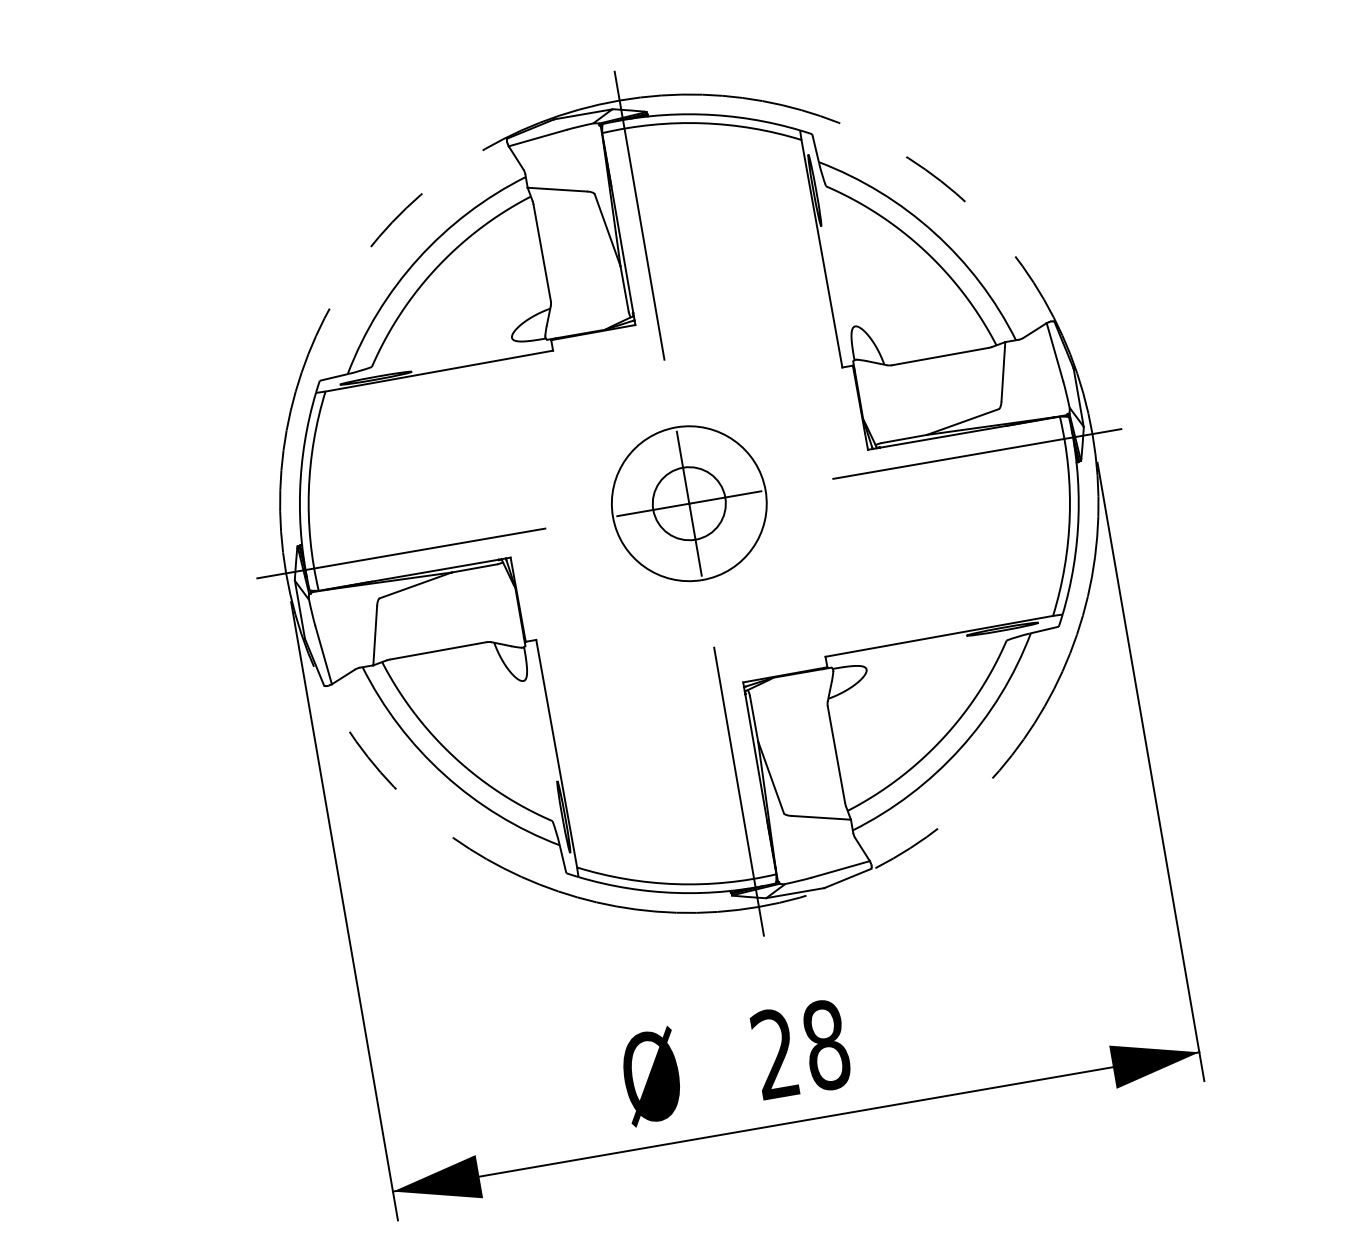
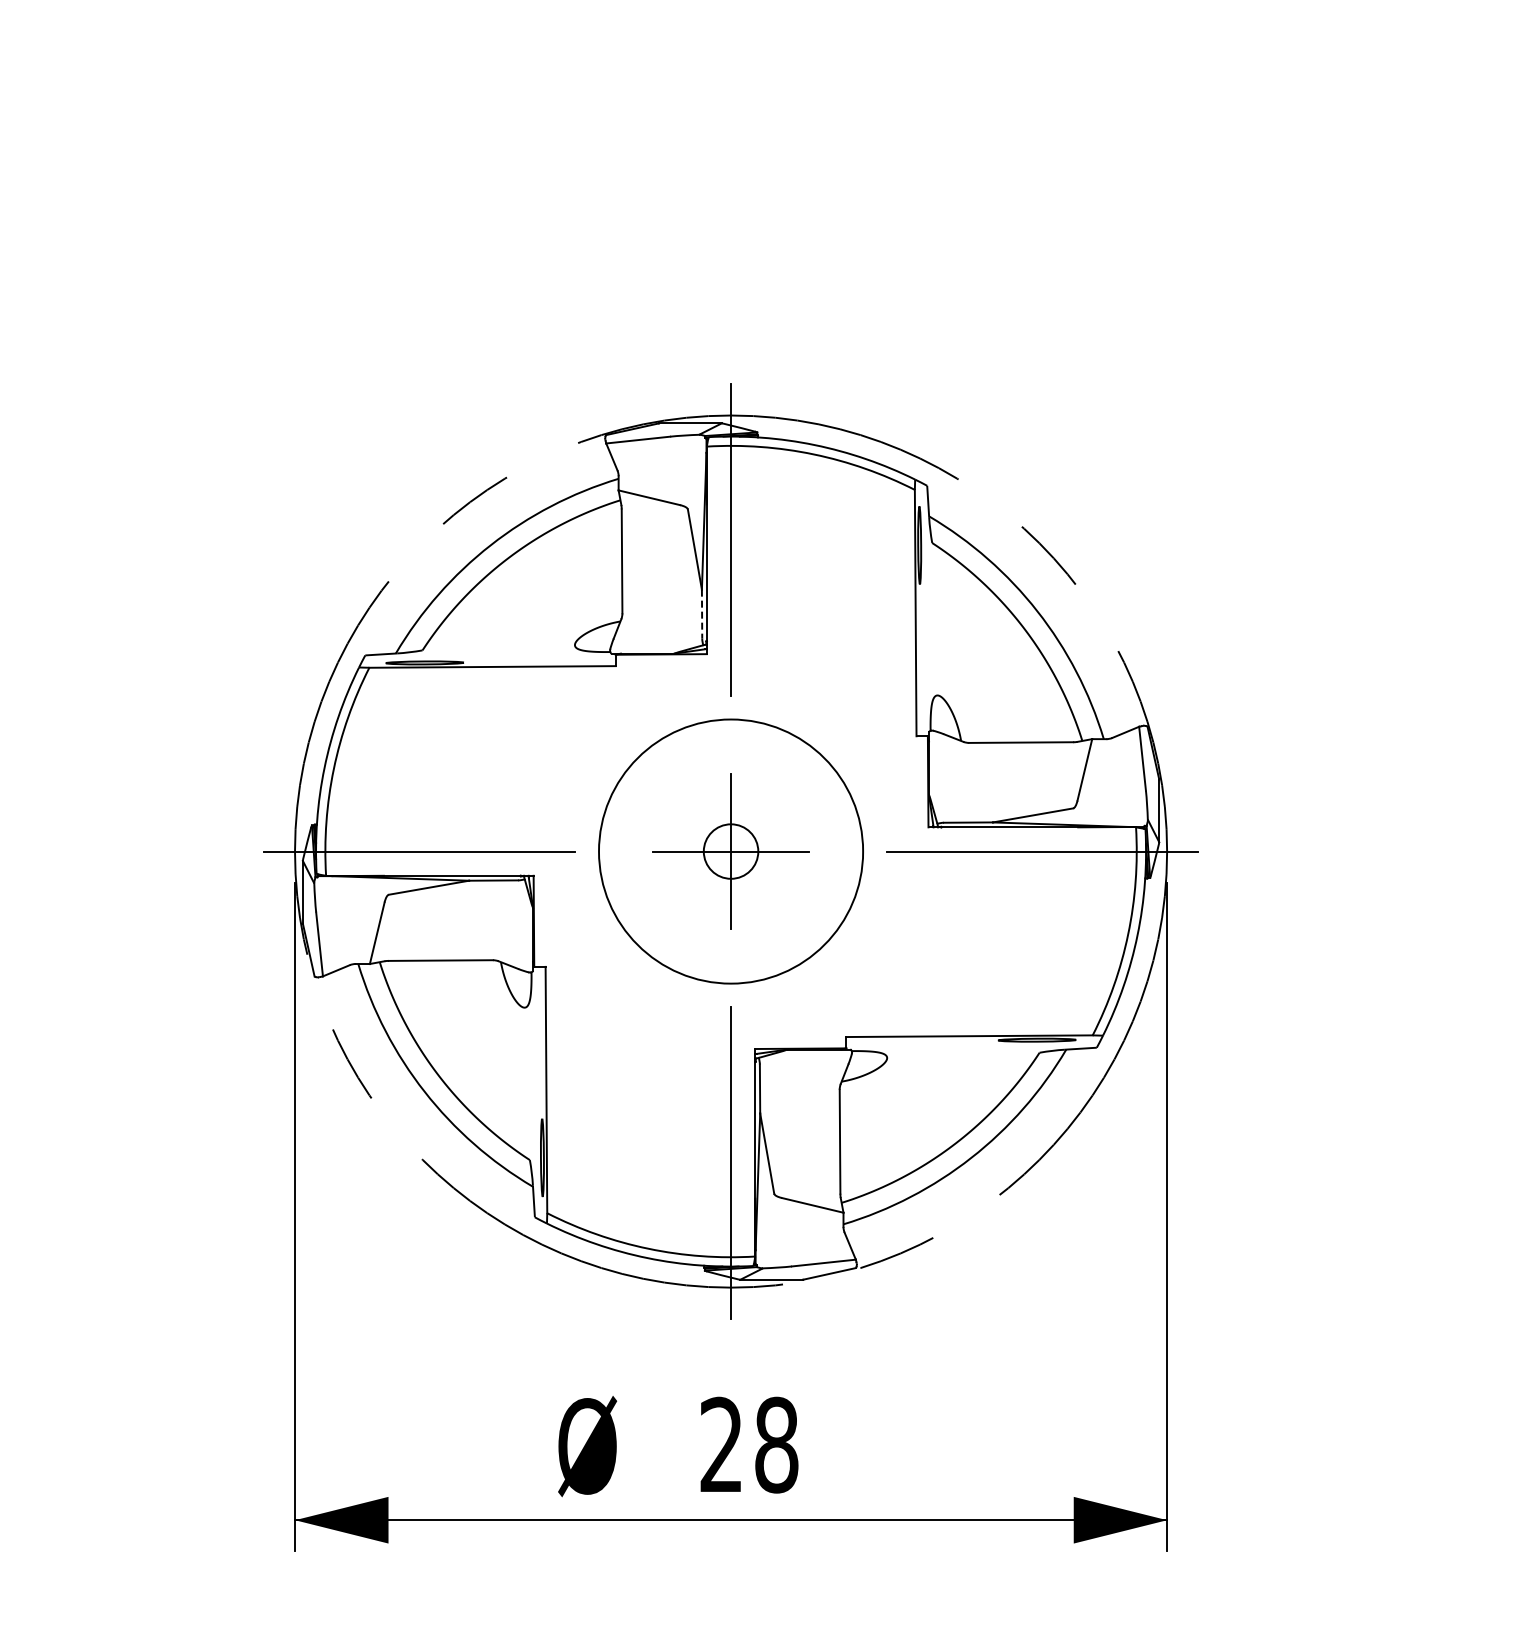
line: (625, 289) -> (702, 614), solid -> dashed
circle: (688, 503) -> (730, 851), size x1.6
circle: (689, 503) -> (731, 851), size x0.7

